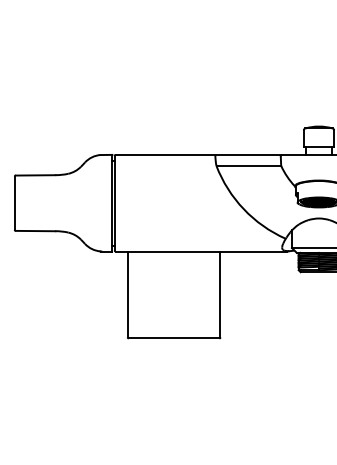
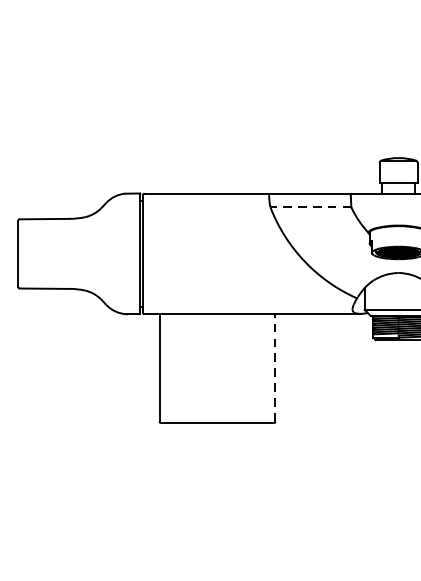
line: (248, 165) -> (310, 206), solid -> dashed
line: (220, 294) -> (275, 367), solid -> dashed

